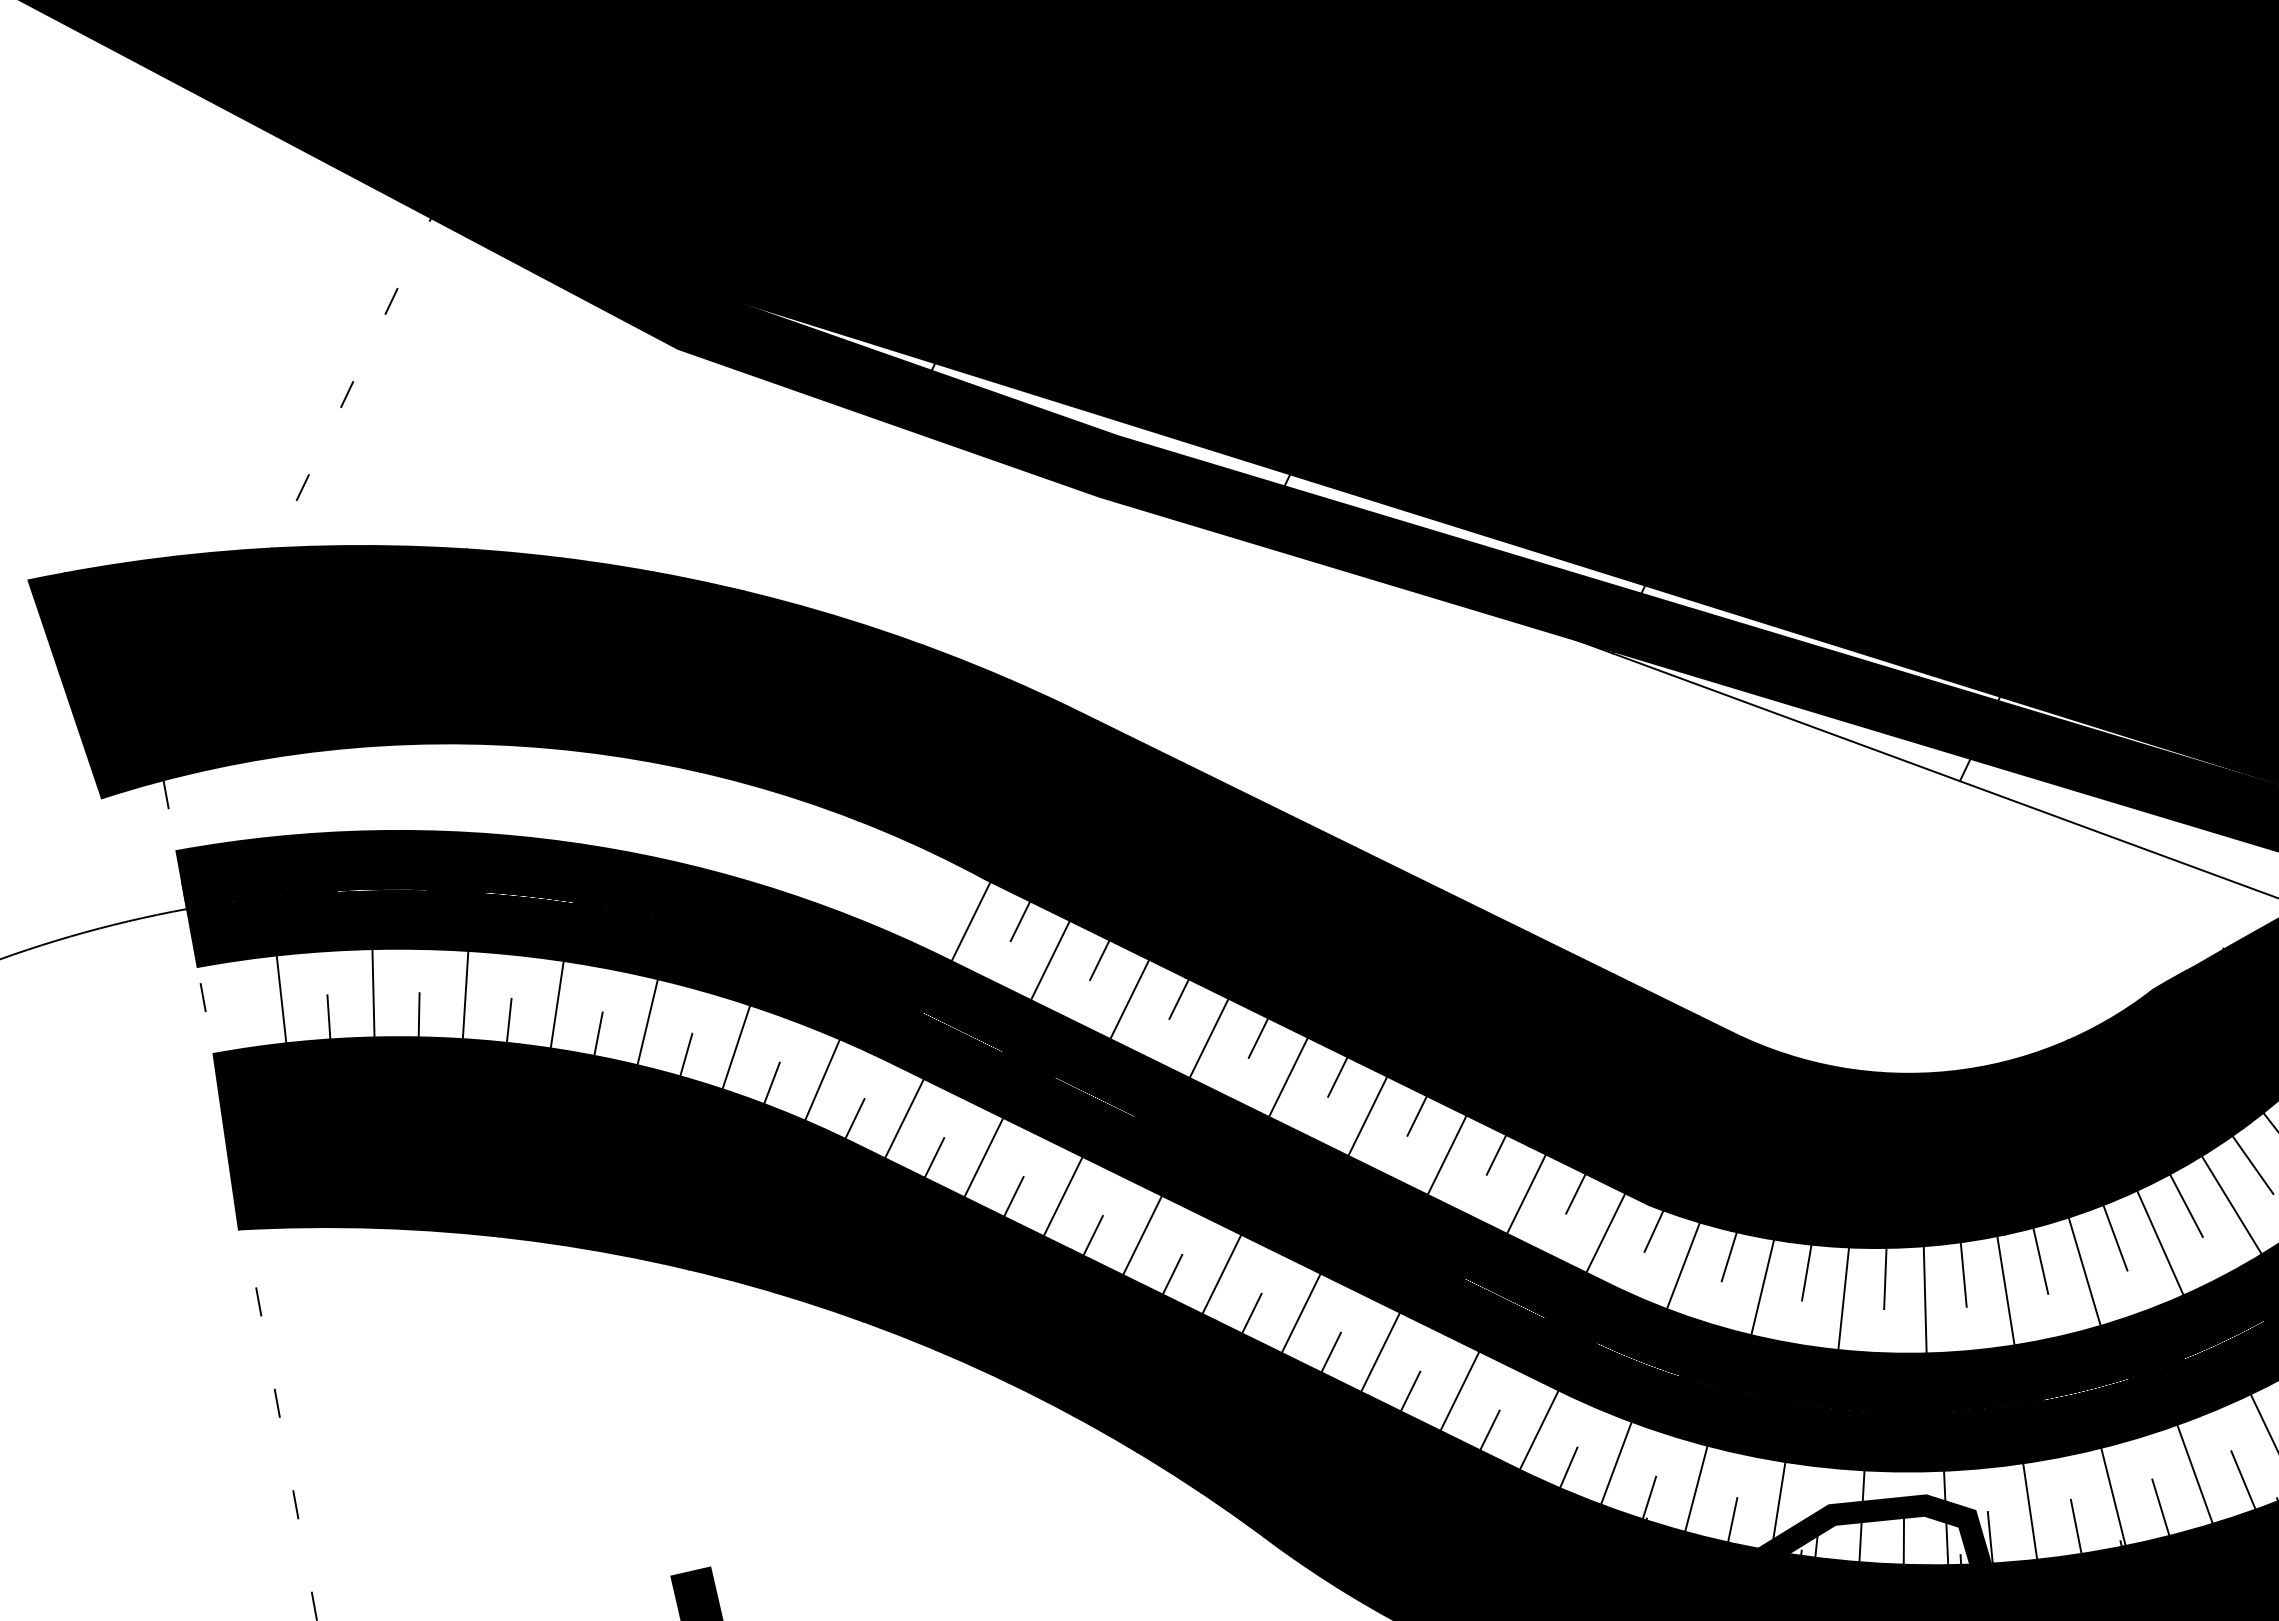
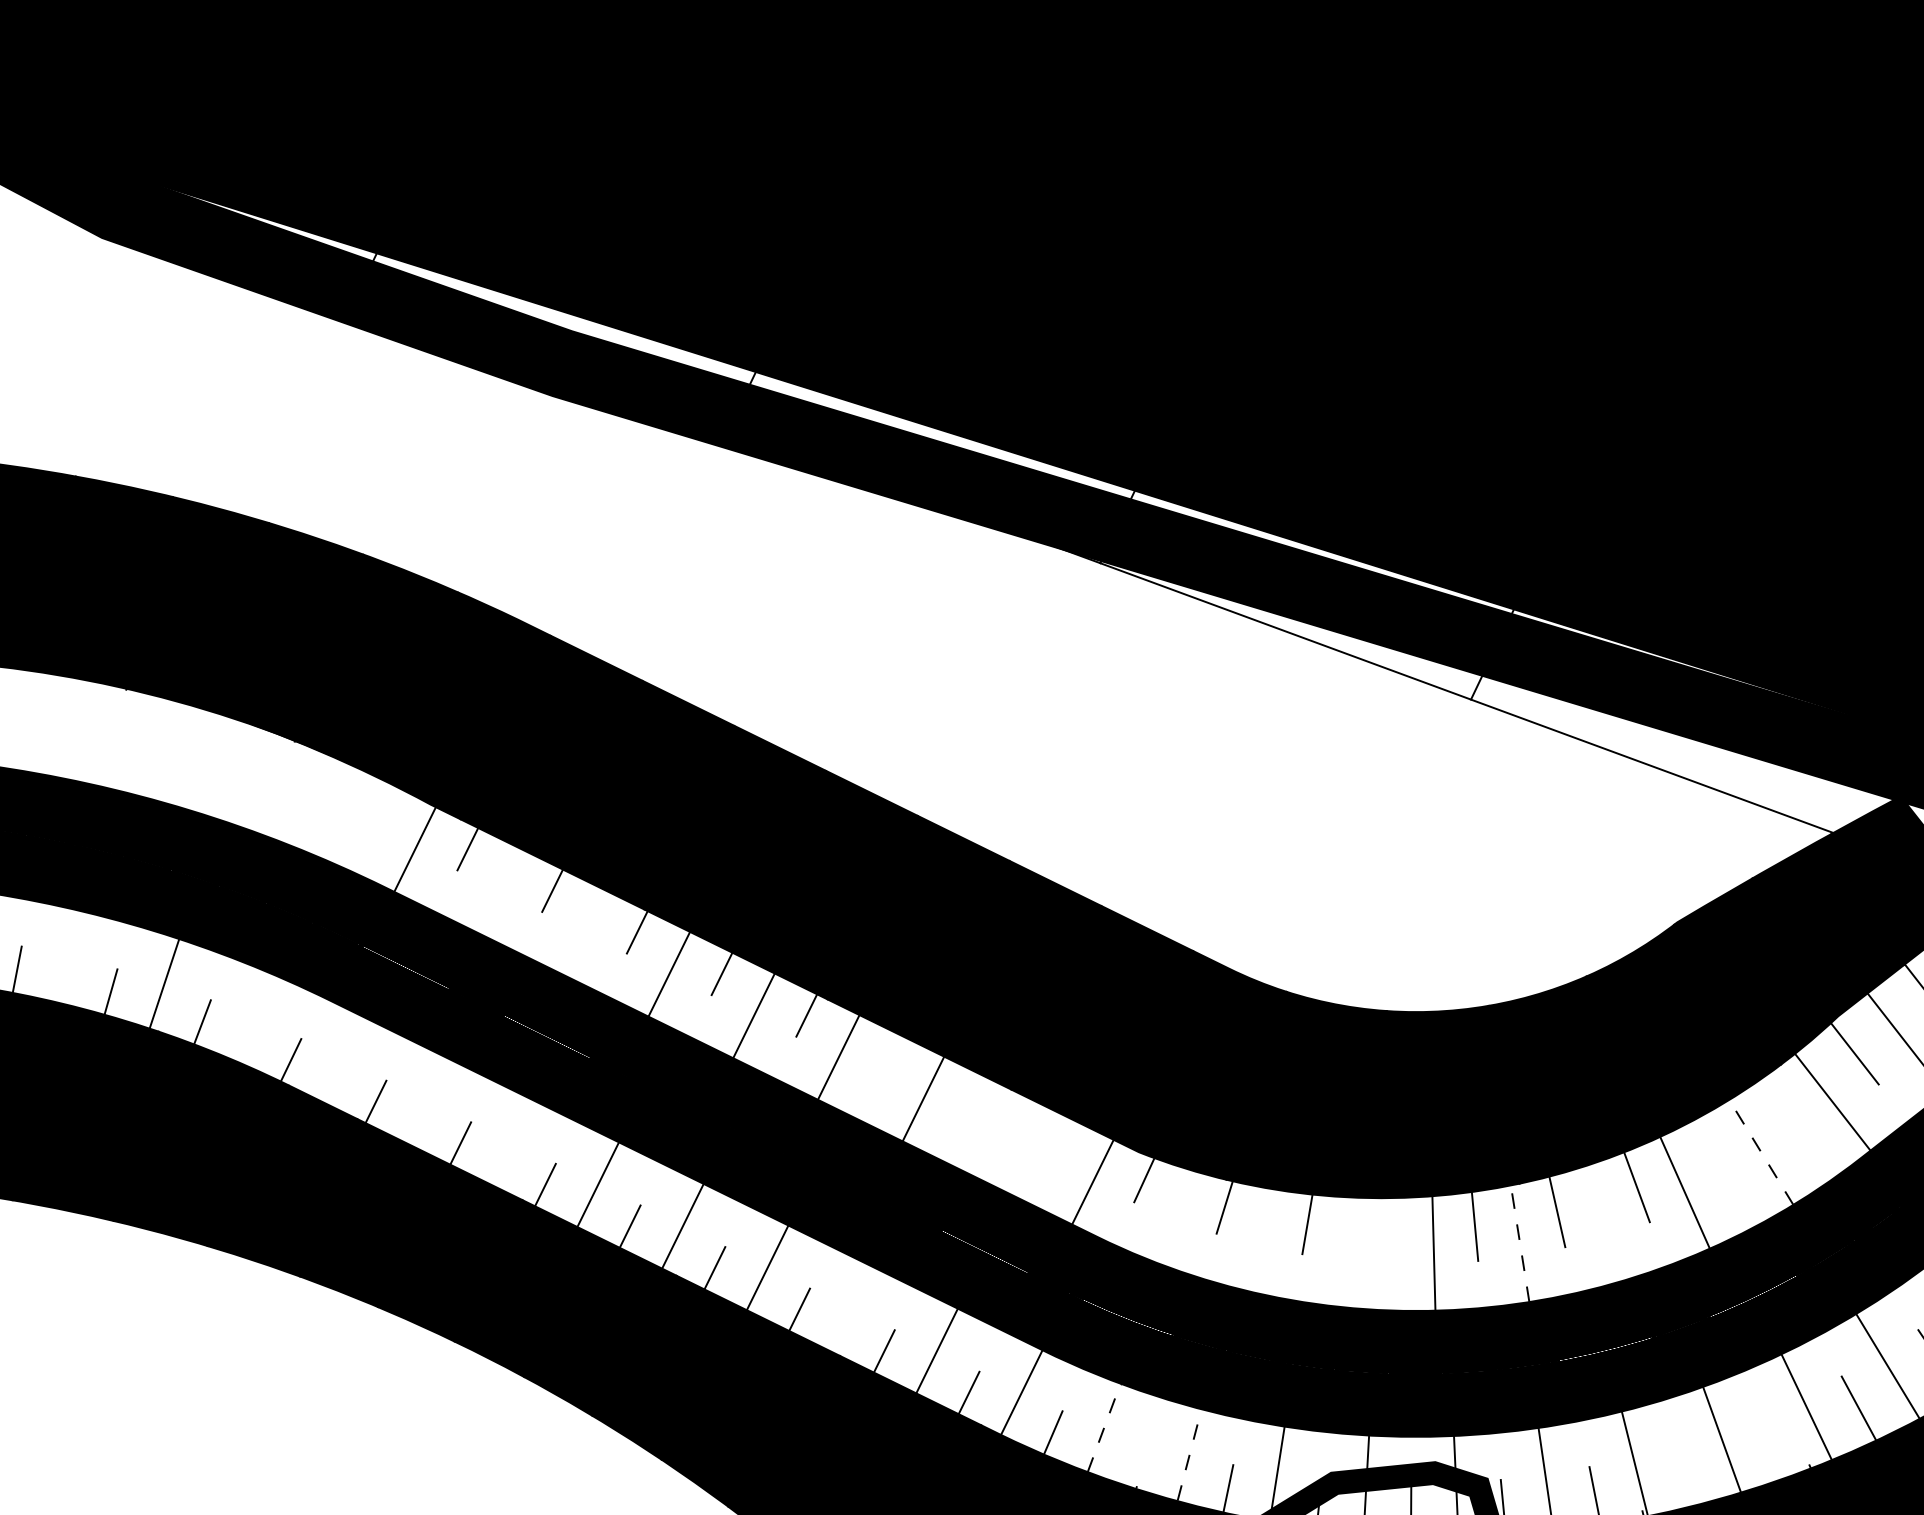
line: (1049, 960) -> (498, 891), removed
line: (1129, 999) -> (584, 932), removed
line: (647, 1022) -> (69, 957), removed
line: (822, 1079) -> (256, 1018), removed
line: (1416, 1115) -> (890, 1056), removed
line: (904, 1118) -> (344, 1059), removed
line: (1496, 1154) -> (976, 1098), removed
line: (983, 1157) -> (428, 1101), removed
line: (2252, 1164) -> (1783, 1108), removed
line: (1526, 1193) -> (1008, 1139), removed
line: (1575, 1193) -> (1060, 1139), removed
line: (1062, 1196) -> (512, 1143), removed
line: (2185, 1205) -> (1711, 1152), removed
line: (2231, 1205) -> (1760, 1152), solid -> dashed
line: (1682, 1265) -> (1174, 1216), removed
line: (2084, 1271) -> (1604, 1223), removed
line: (1885, 1278) -> (1391, 1230), removed
line: (1762, 1287) -> (1260, 1240), removed
line: (2005, 1290) -> (1519, 1243), solid -> dashed
line: (1843, 1298) -> (1346, 1252), removed
line: (1380, 1351) -> (852, 1308), removed
line: (1616, 1462) -> (1104, 1427), solid -> dashed
line: (2243, 1480) -> (1773, 1446), removed
line: (1696, 1488) -> (1189, 1454), solid -> dashed
line: (1649, 1497) -> (1139, 1464), removed
line: (2160, 1507) -> (1685, 1475), removed

